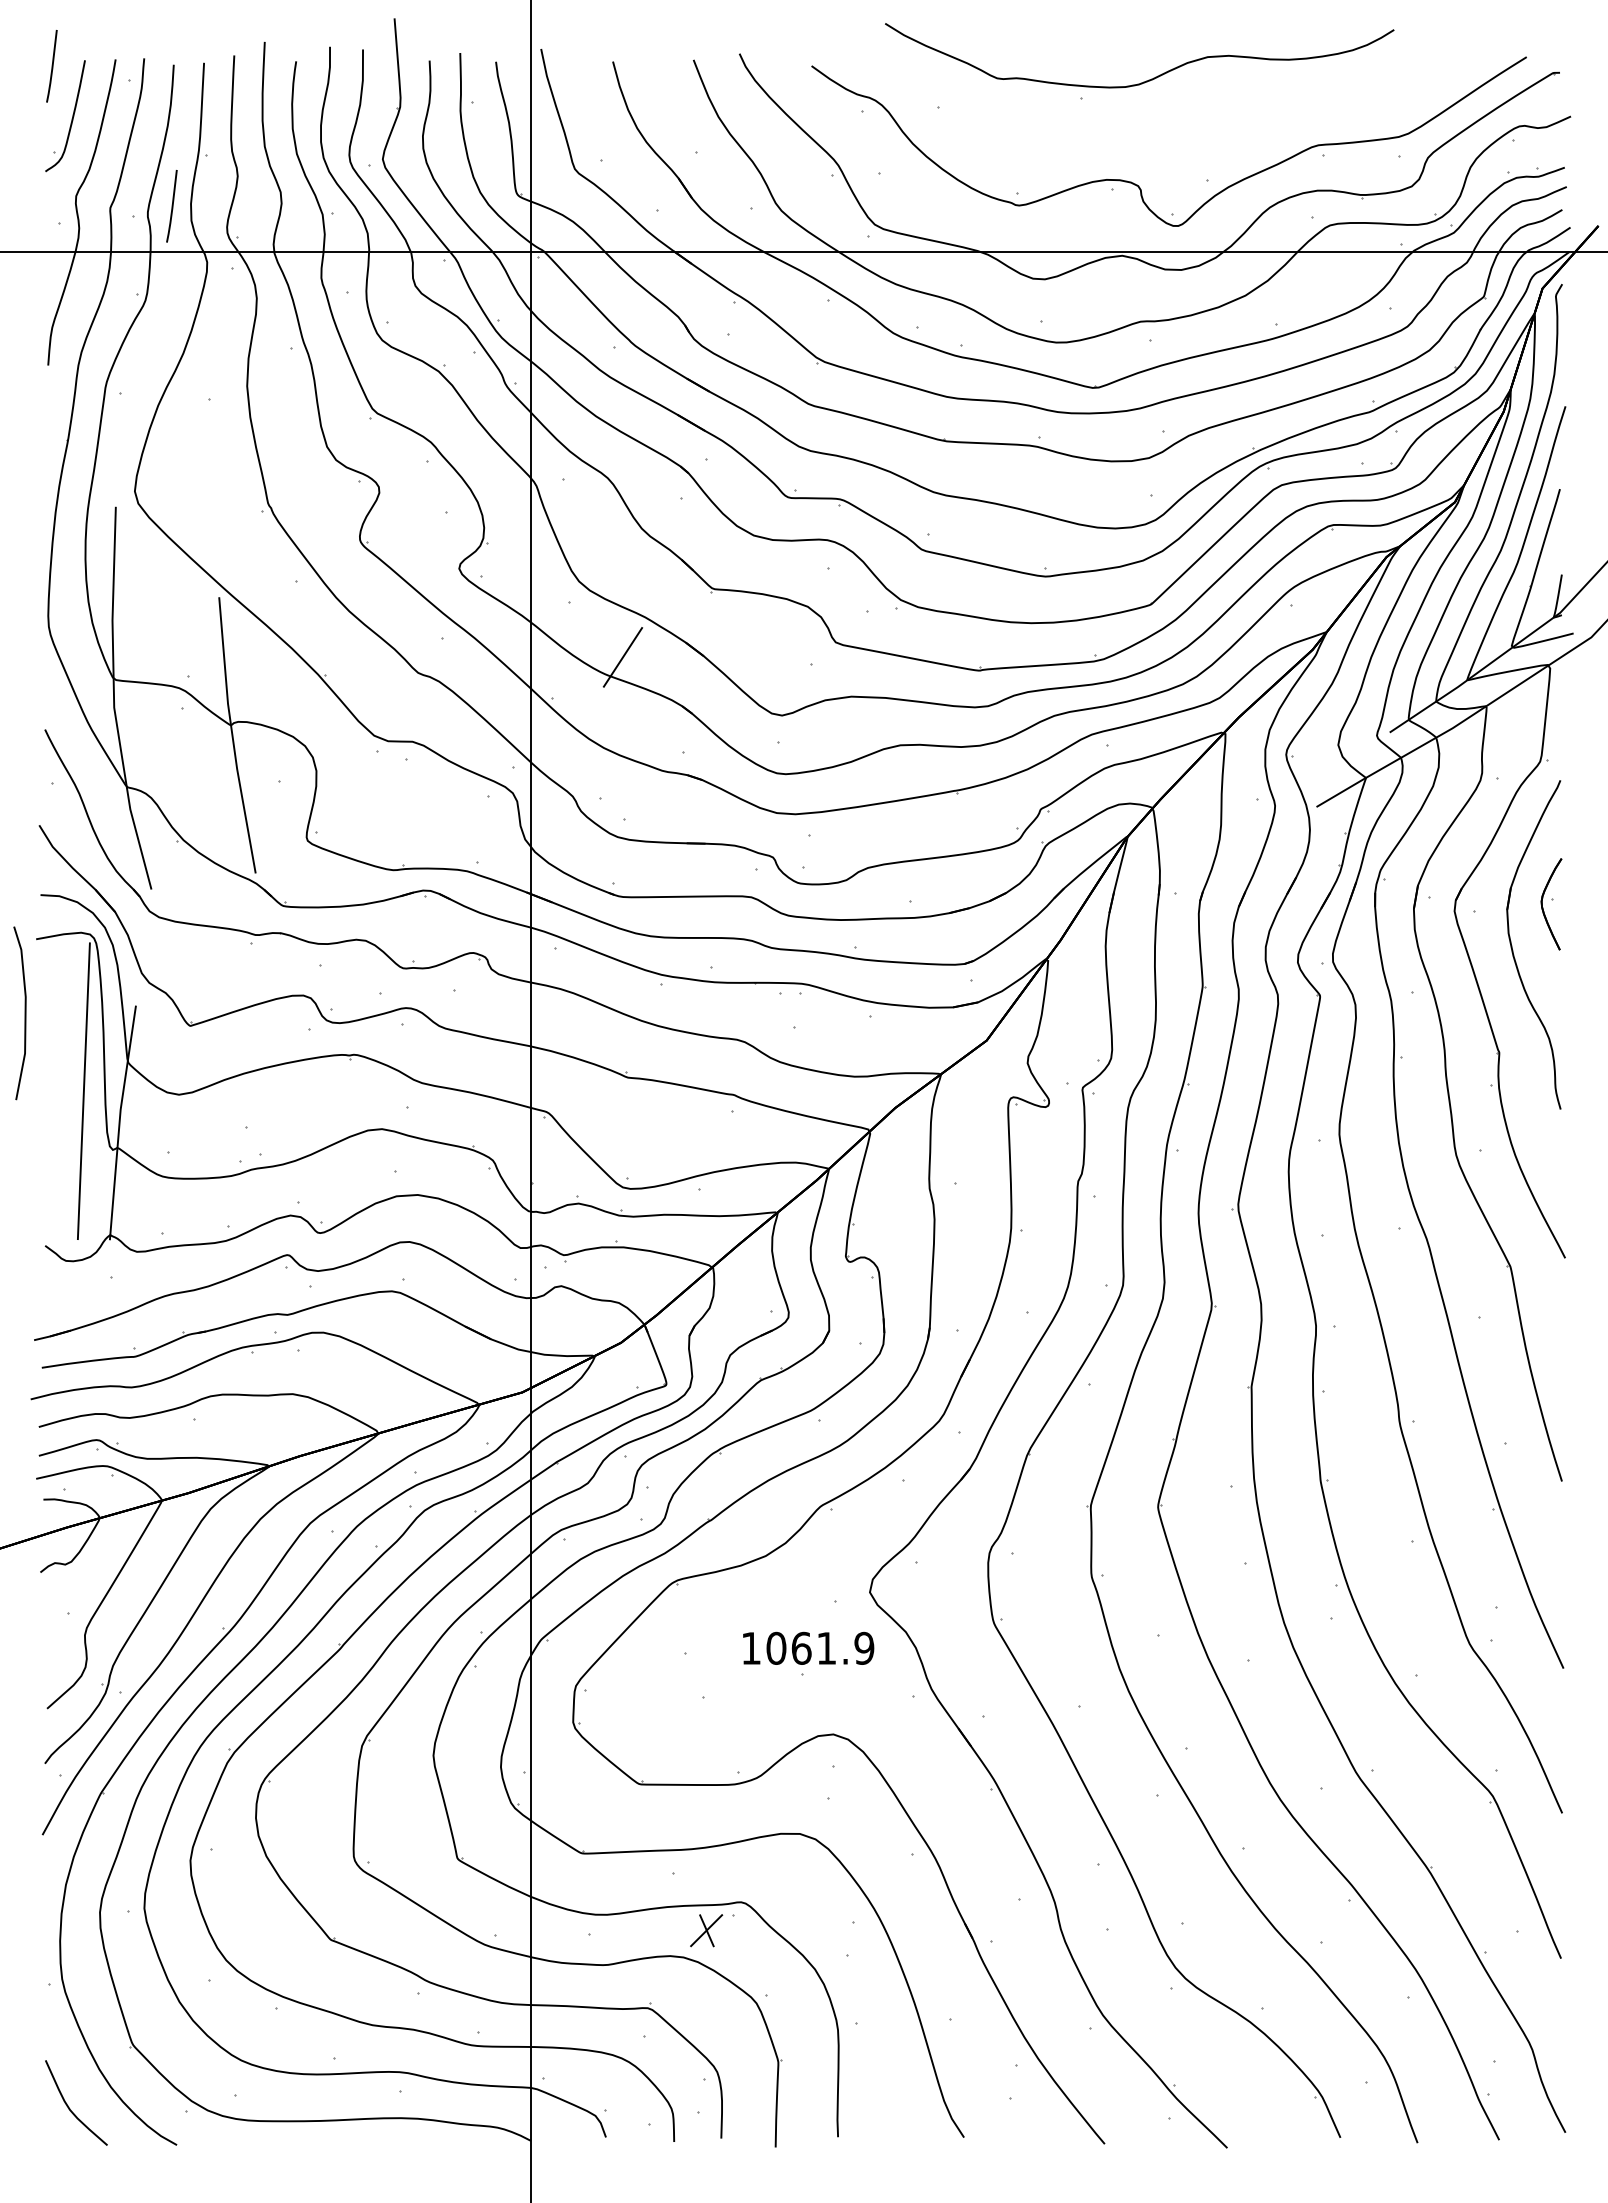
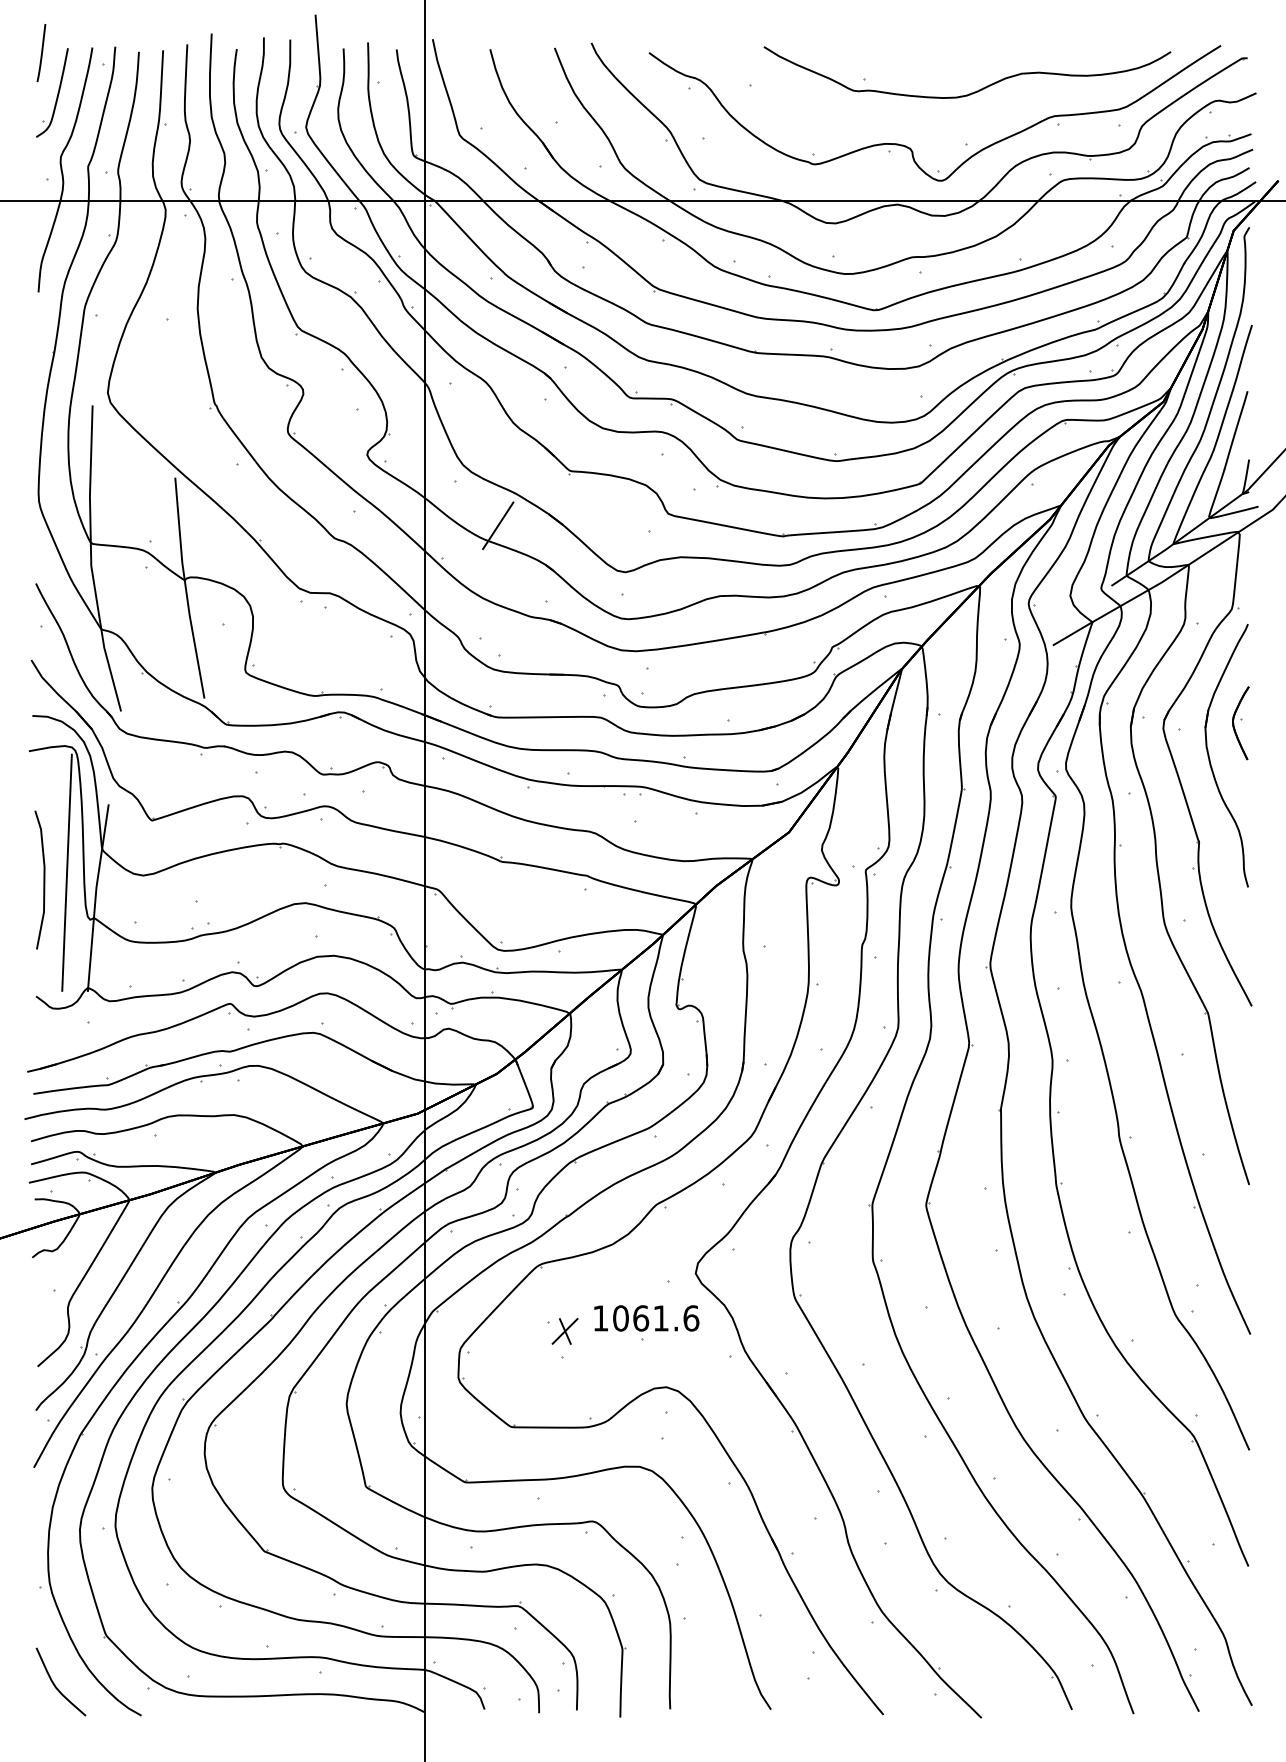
curve: (1148, 79) -> (974, 91), moved
line: (171, 206) -> (137, 165), removed
line: (24, 1013) -> (43, 880), moved
text: (864, 1647) -> (691, 1317), 1061.9 -> 1061.6
part: (706, 1930) -> (565, 1331), moved

